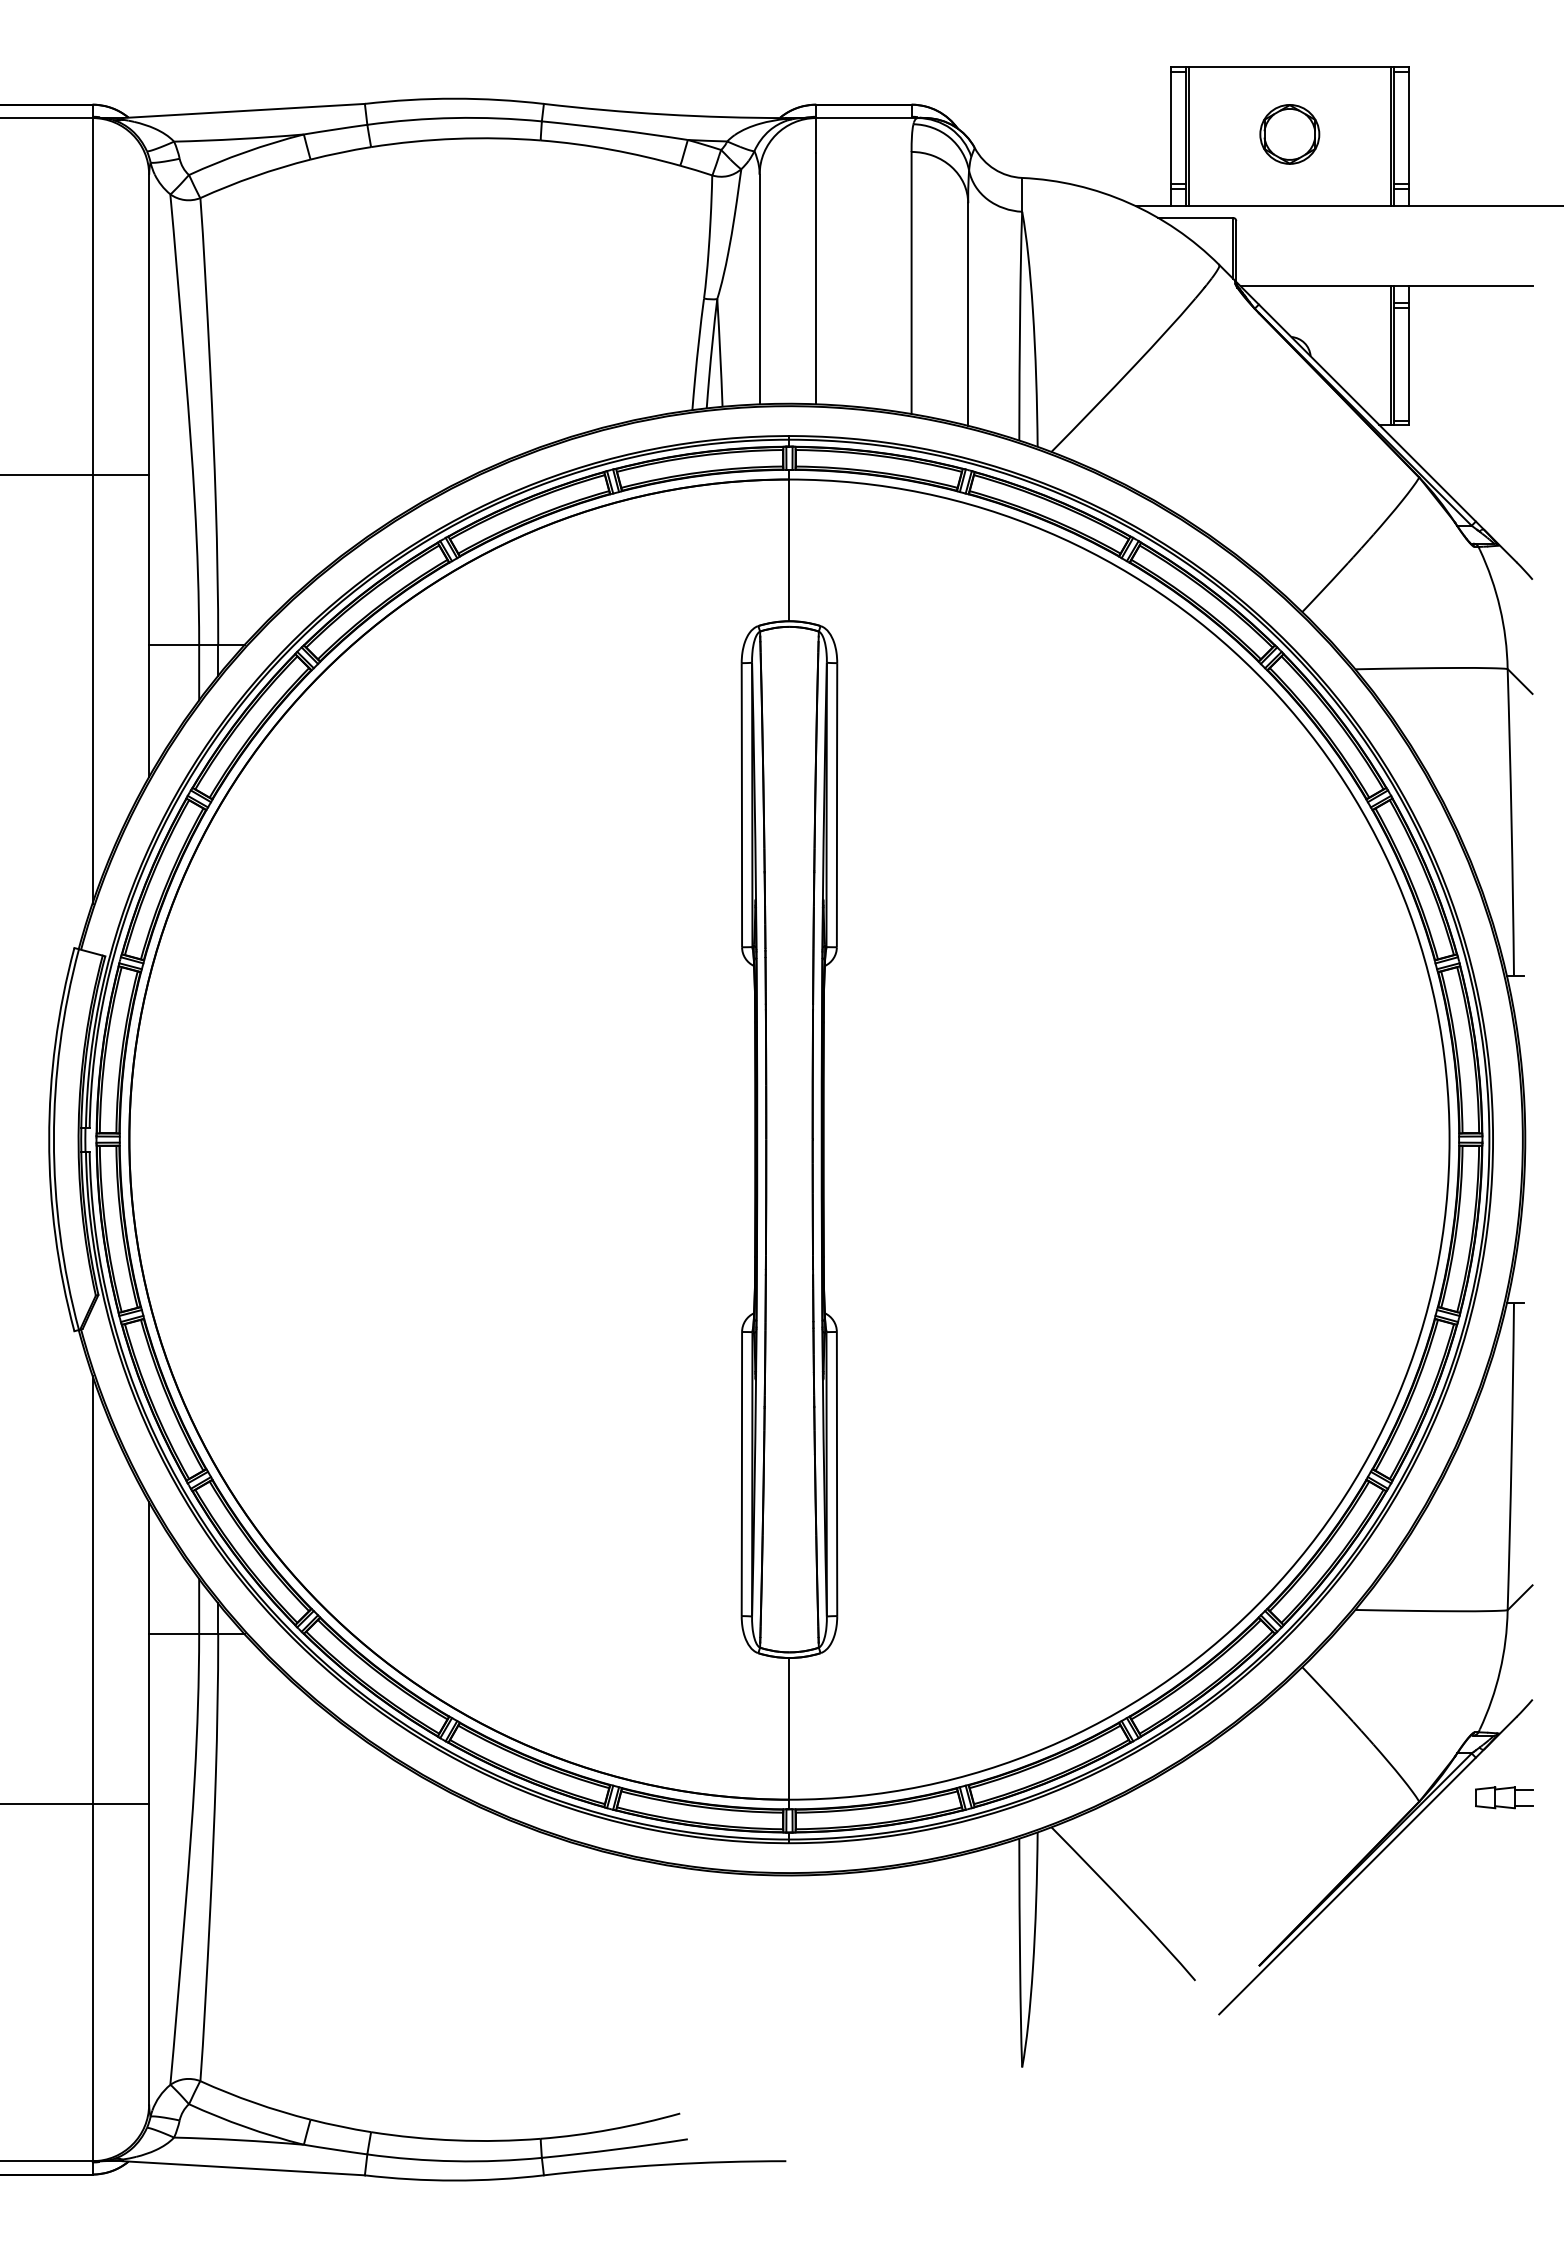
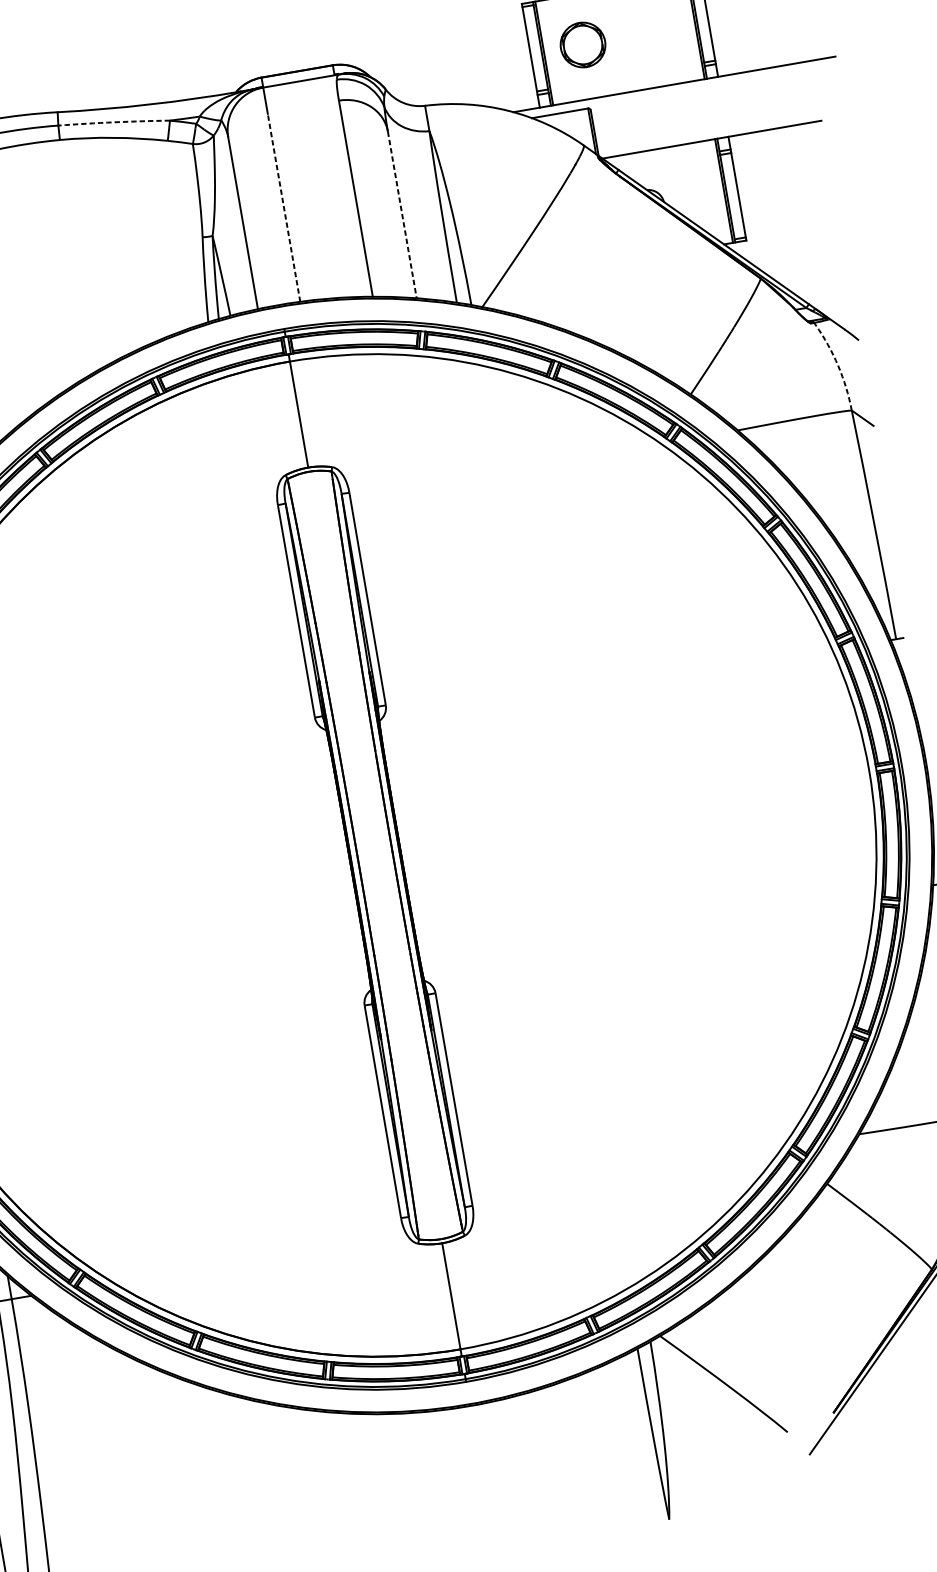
arc: (614, 129) -> (113, 122), solid -> dashed
part: (1289, 134) -> (582, 45), moved
line: (816, 278) -> (284, 207), solid -> dashed
line: (968, 315) -> (402, 215), solid -> dashed
arc: (1500, 608) -> (838, 366), solid -> dashed

